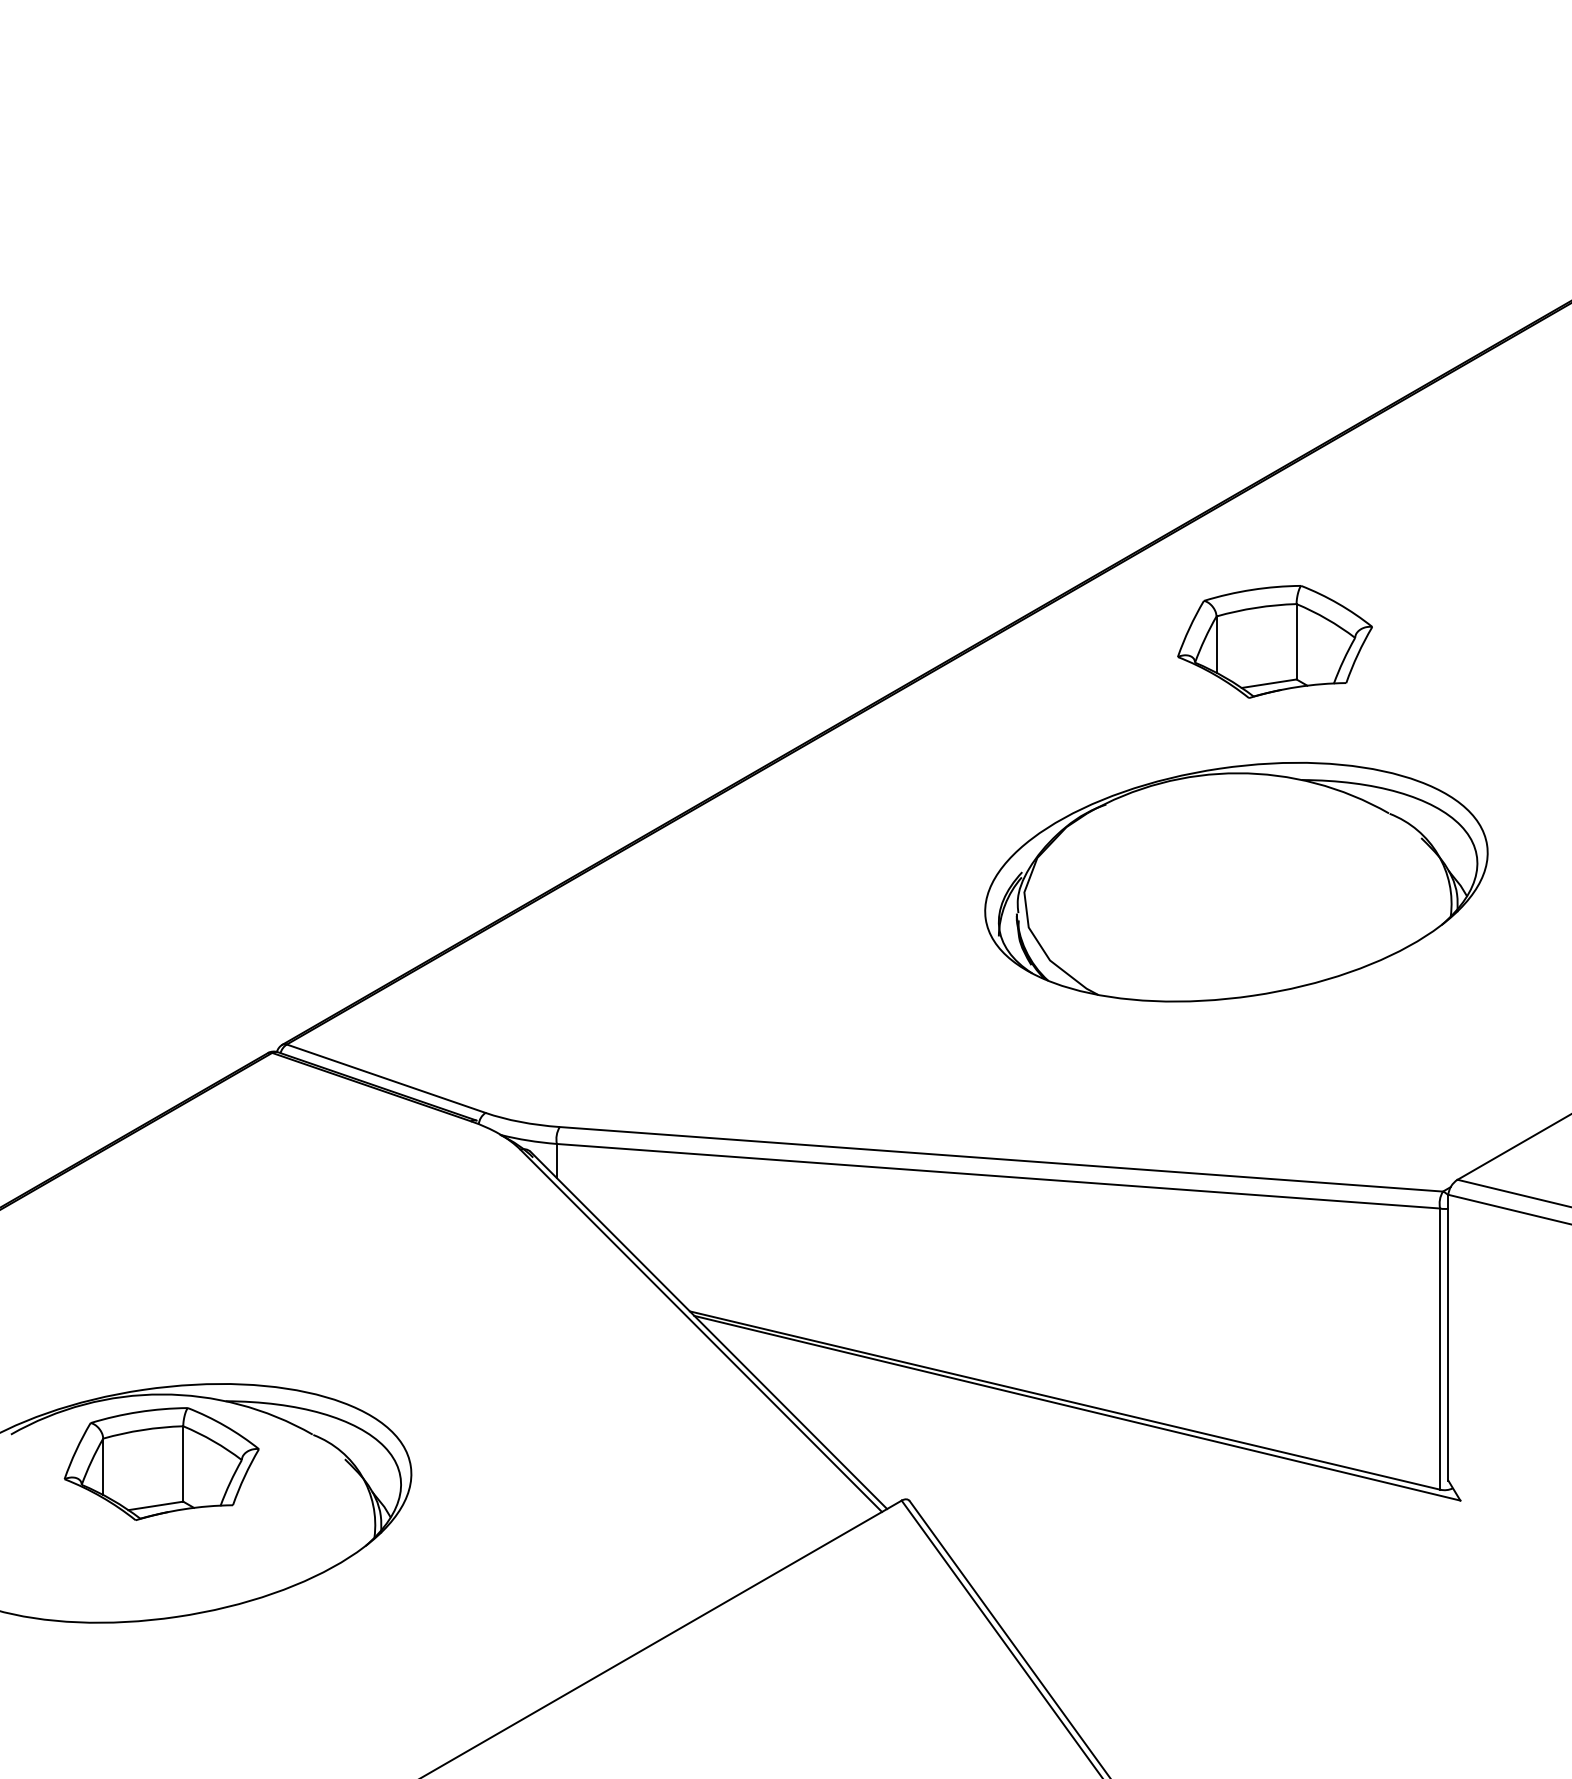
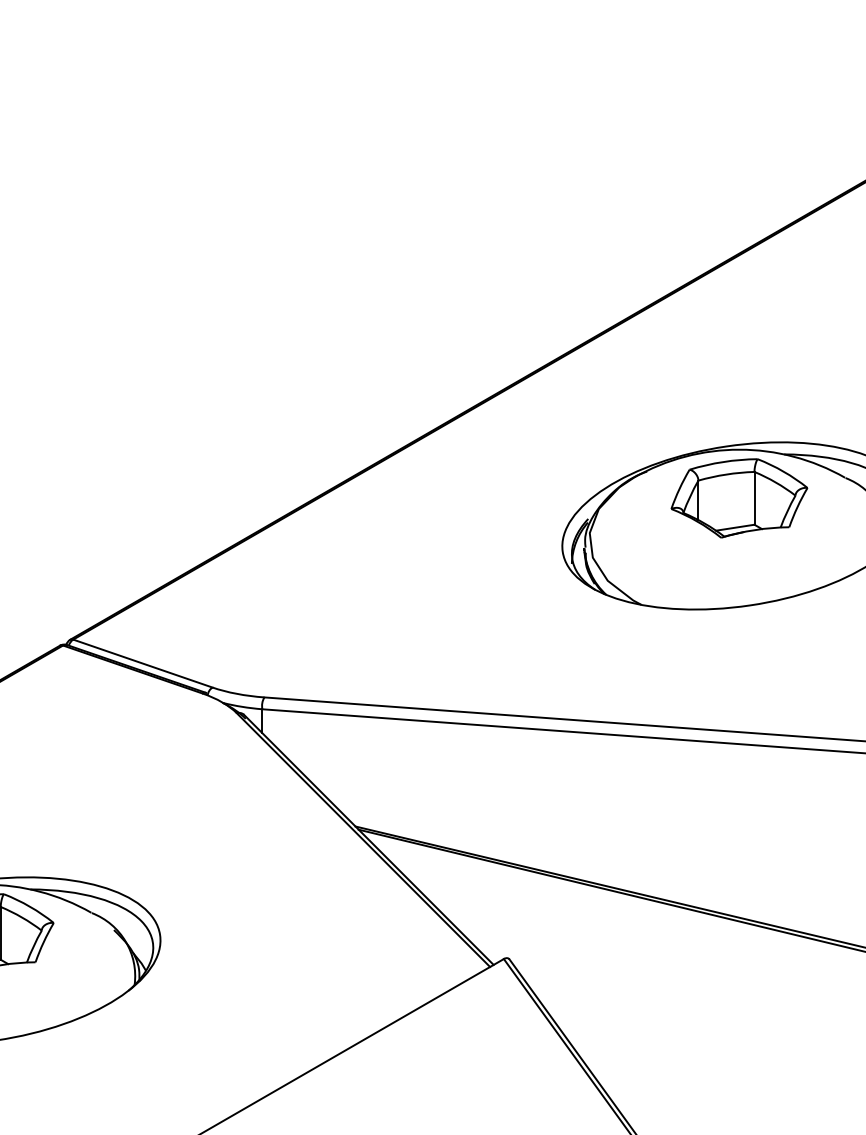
part: (1274, 641) -> (739, 498), moved

